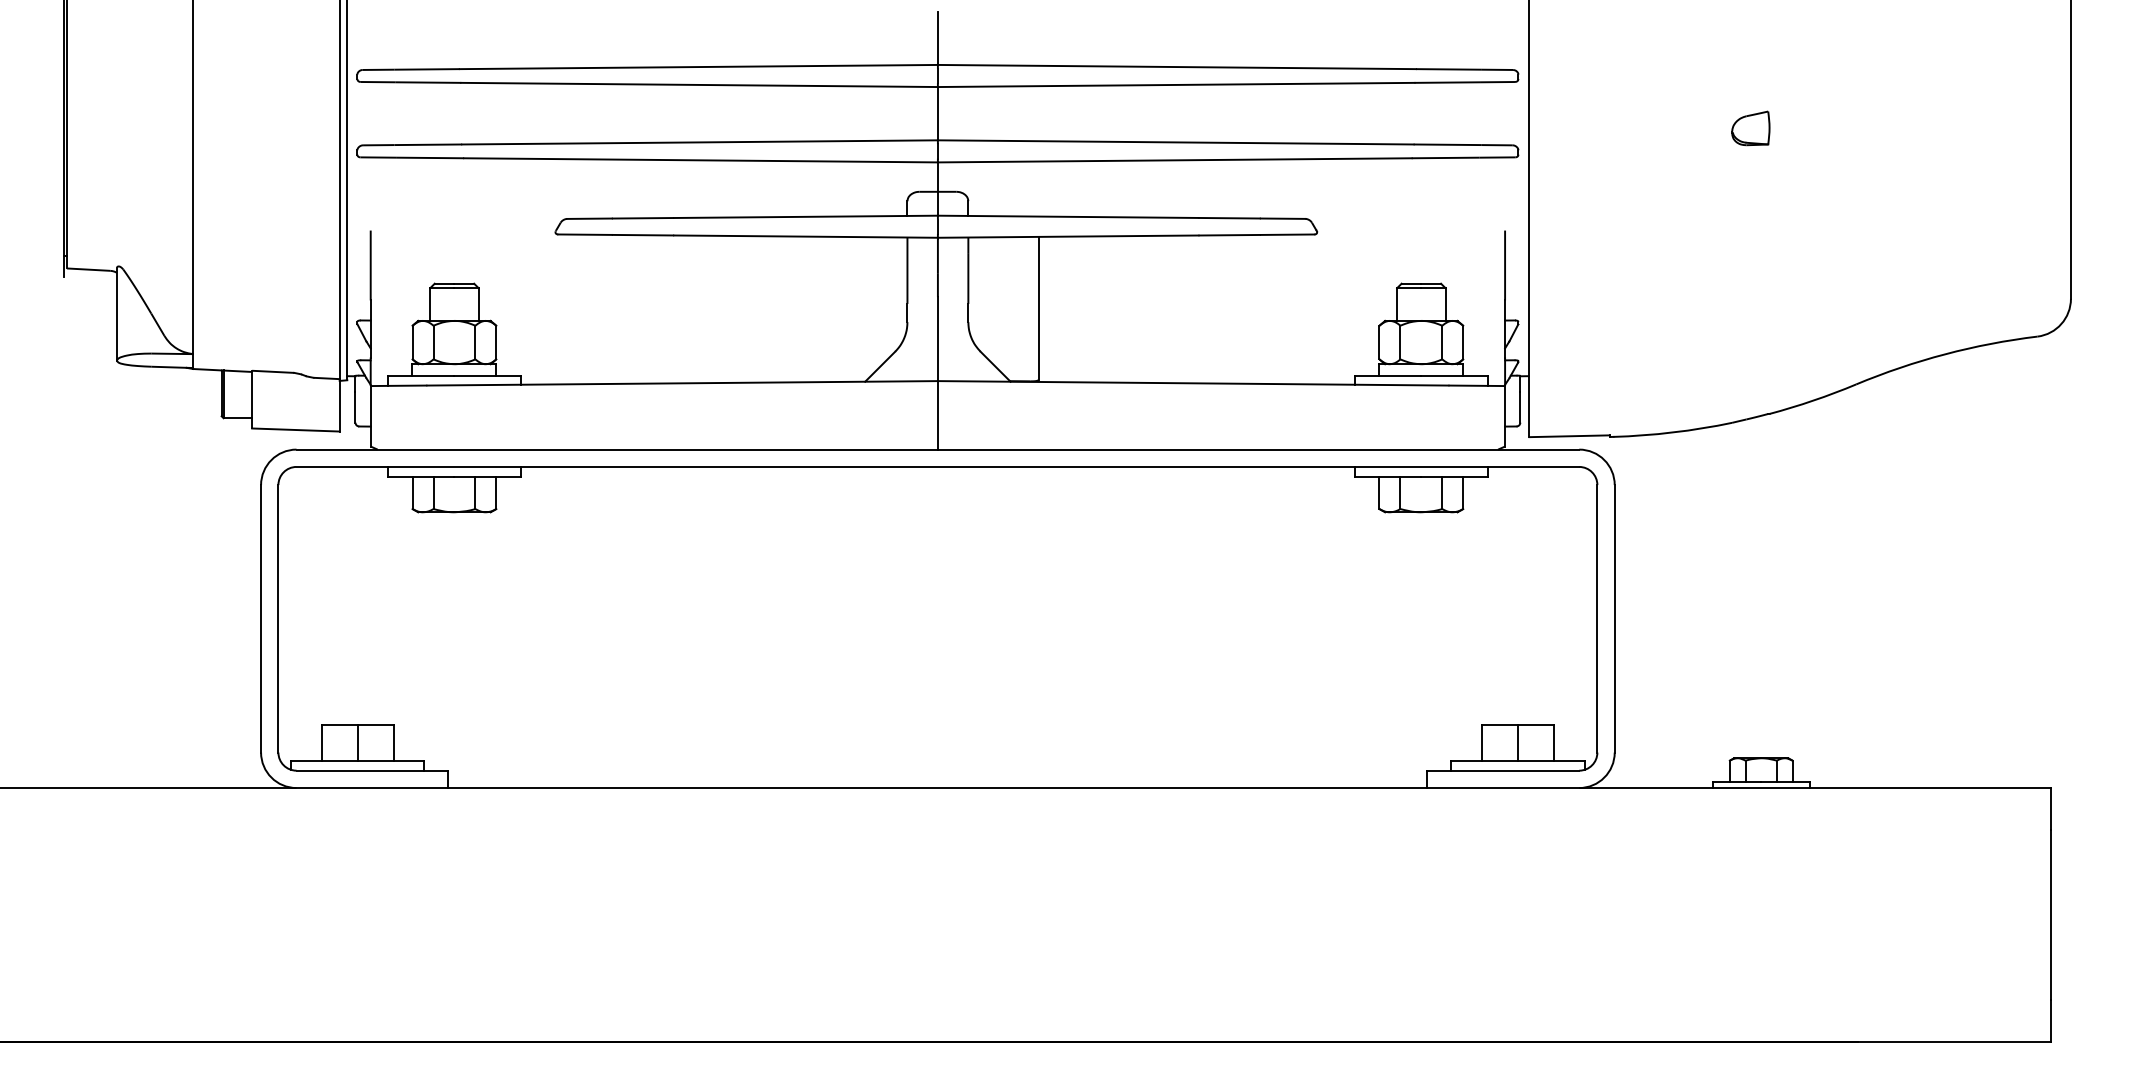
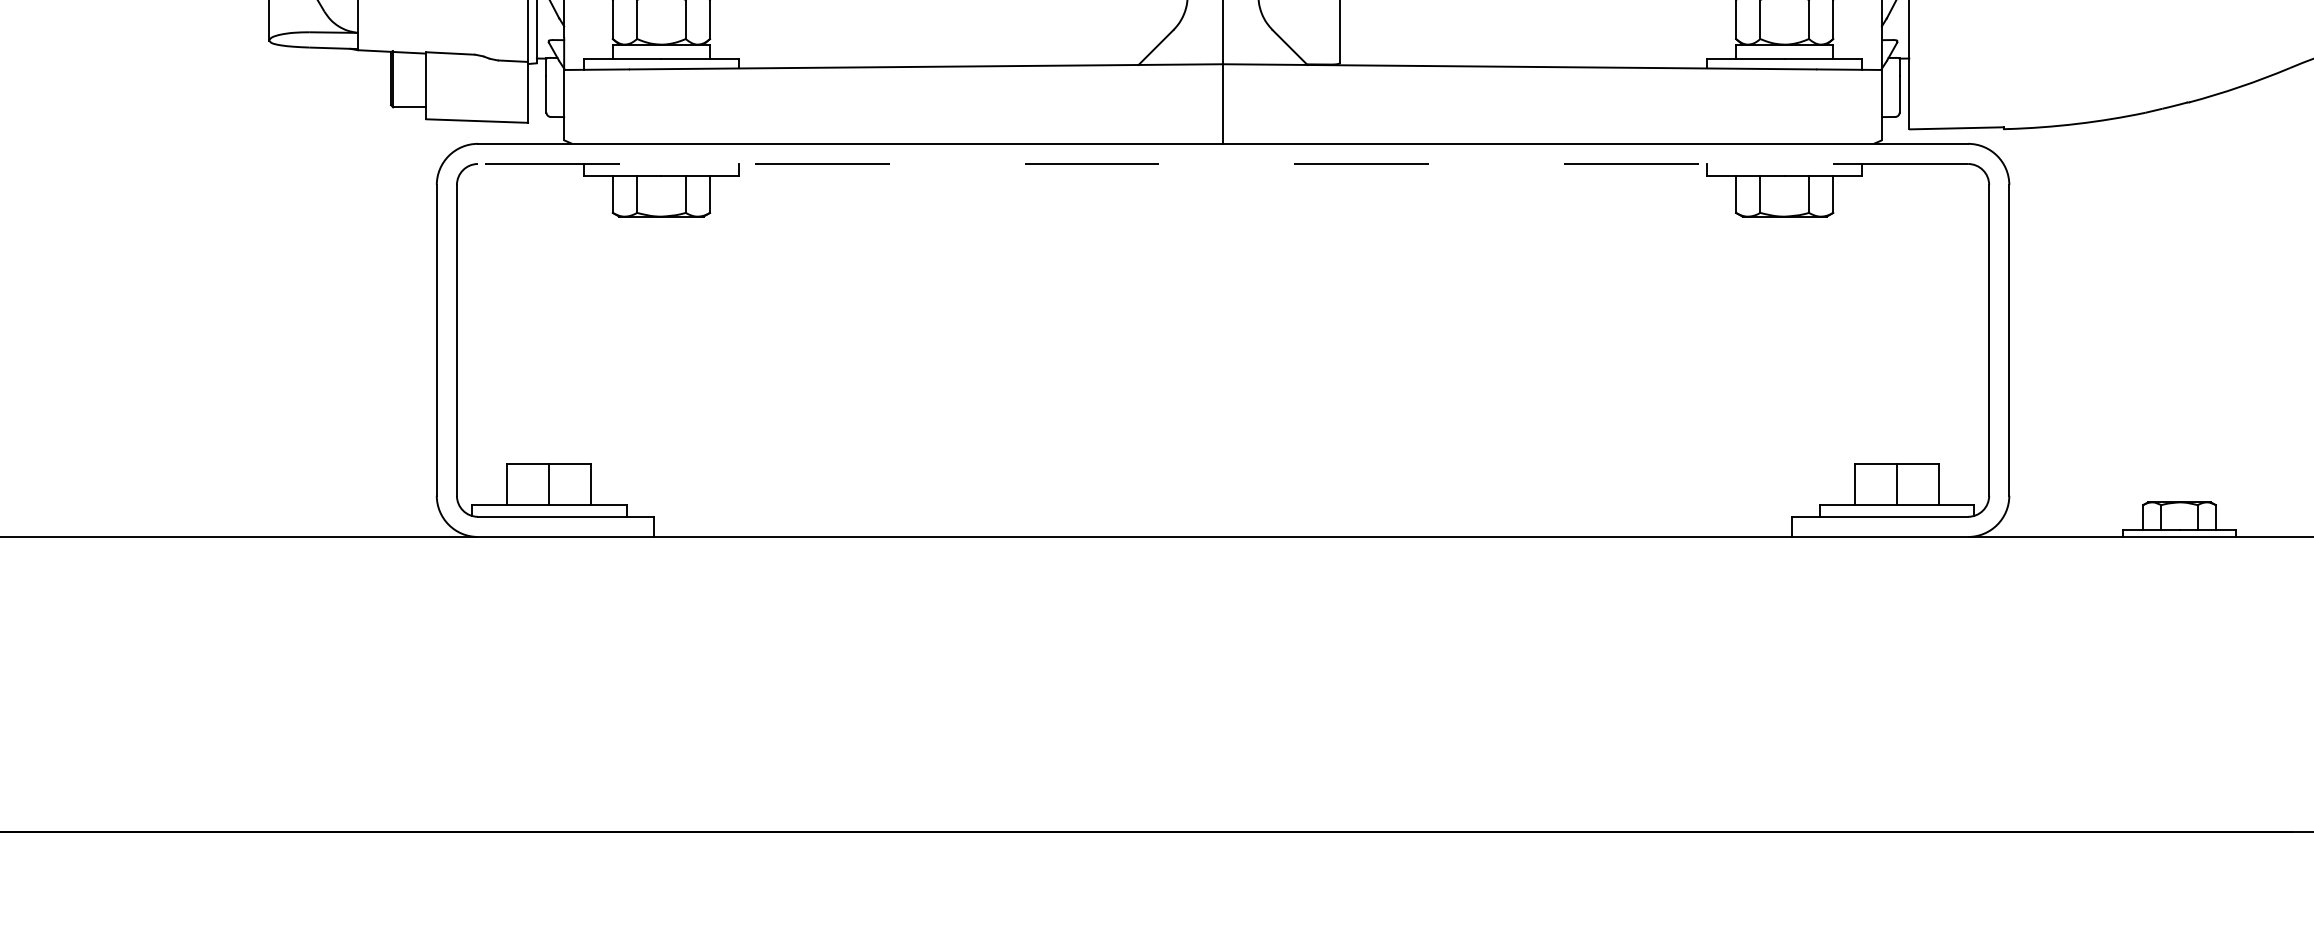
line: (937, 466) -> (1222, 163), solid -> dashed

